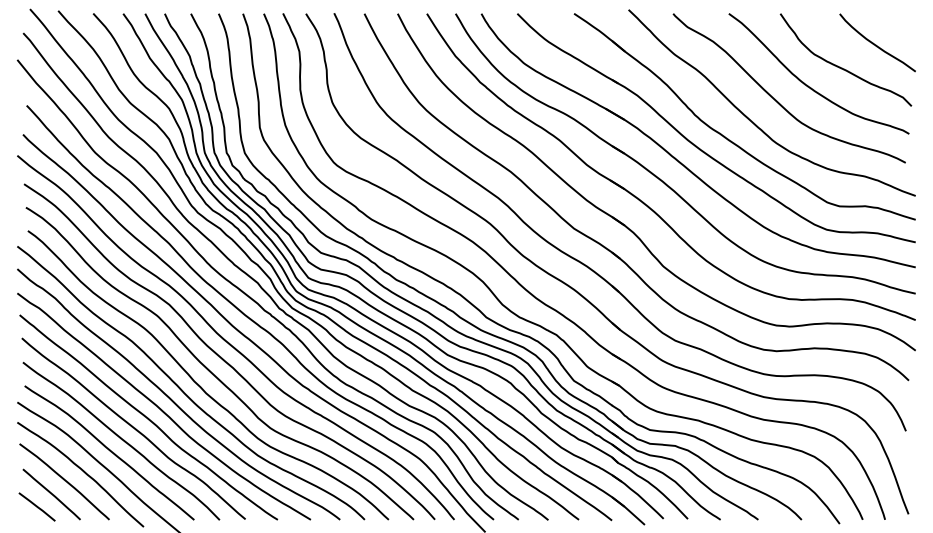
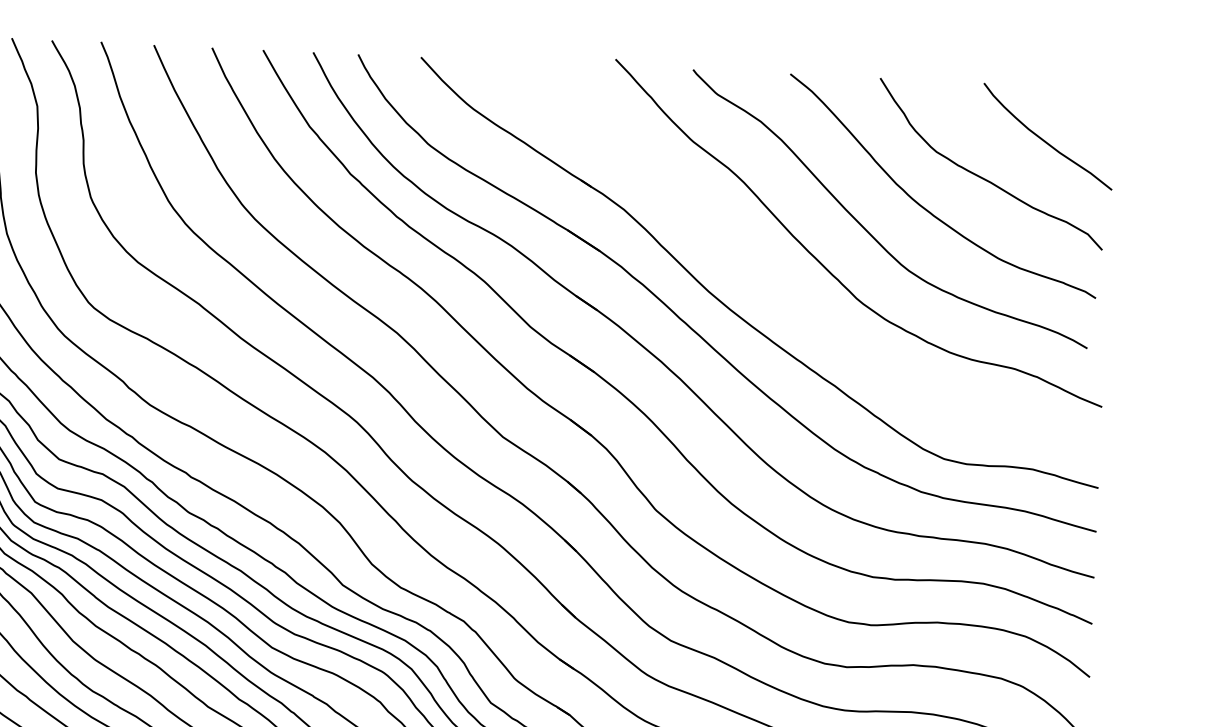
part: (728, 138) -> (779, 291), removed

